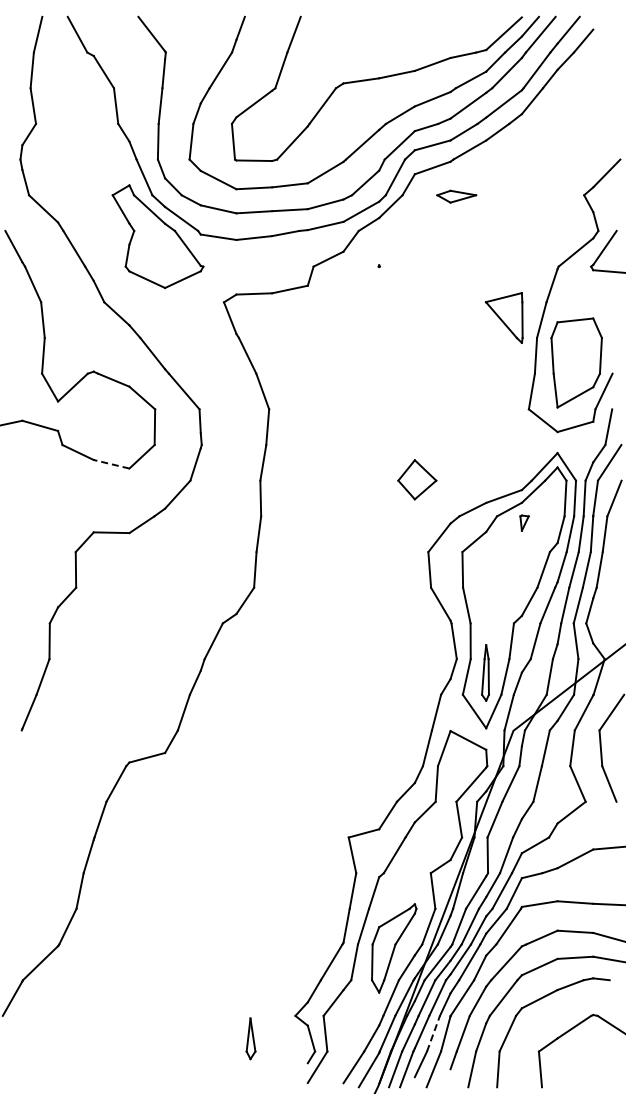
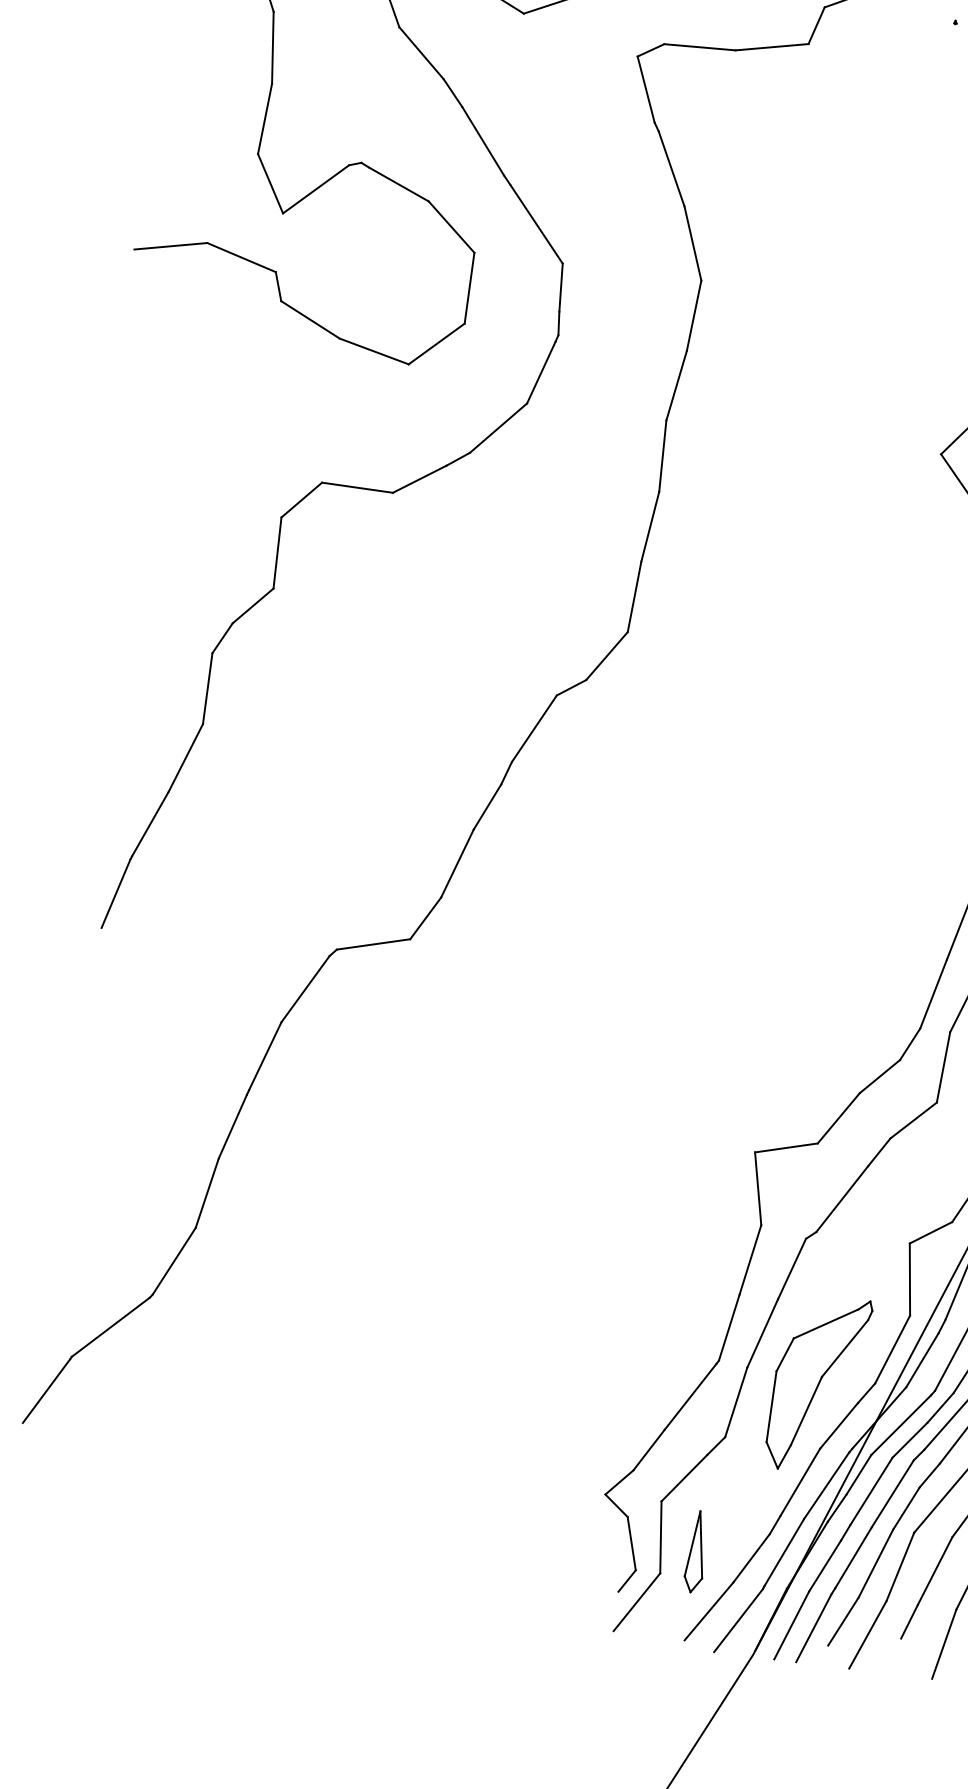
line: (111, 464) -> (373, 351), dashed -> solid
line: (16, 748) -> (115, 894), added
line: (433, 1033) -> (875, 1563), dashed -> solid
part: (250, 1038) -> (695, 1551), moved

